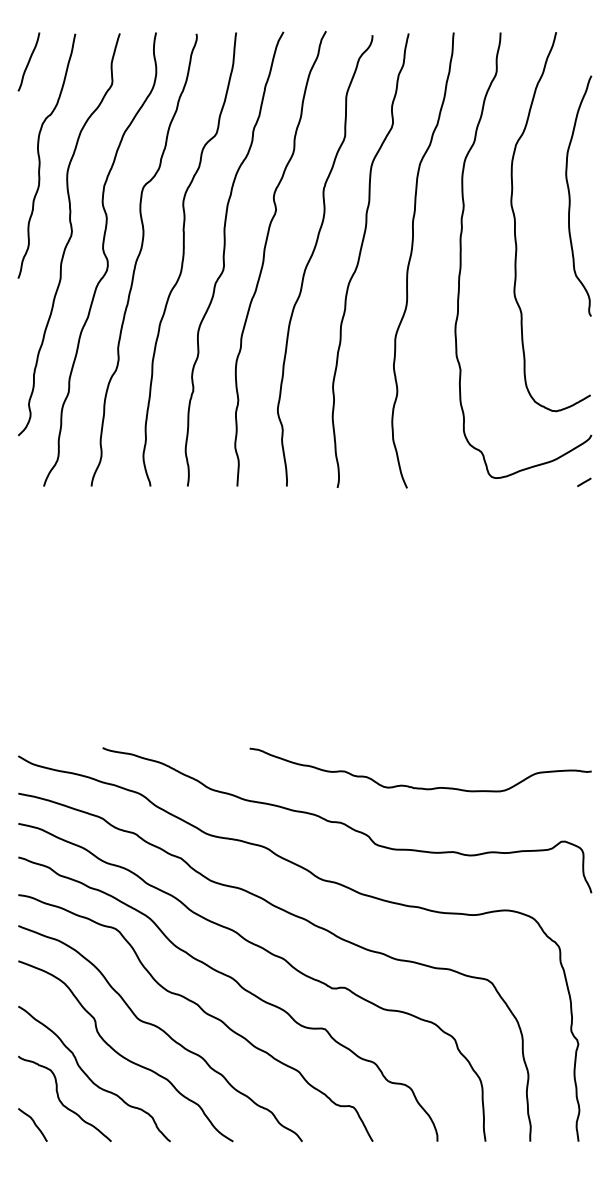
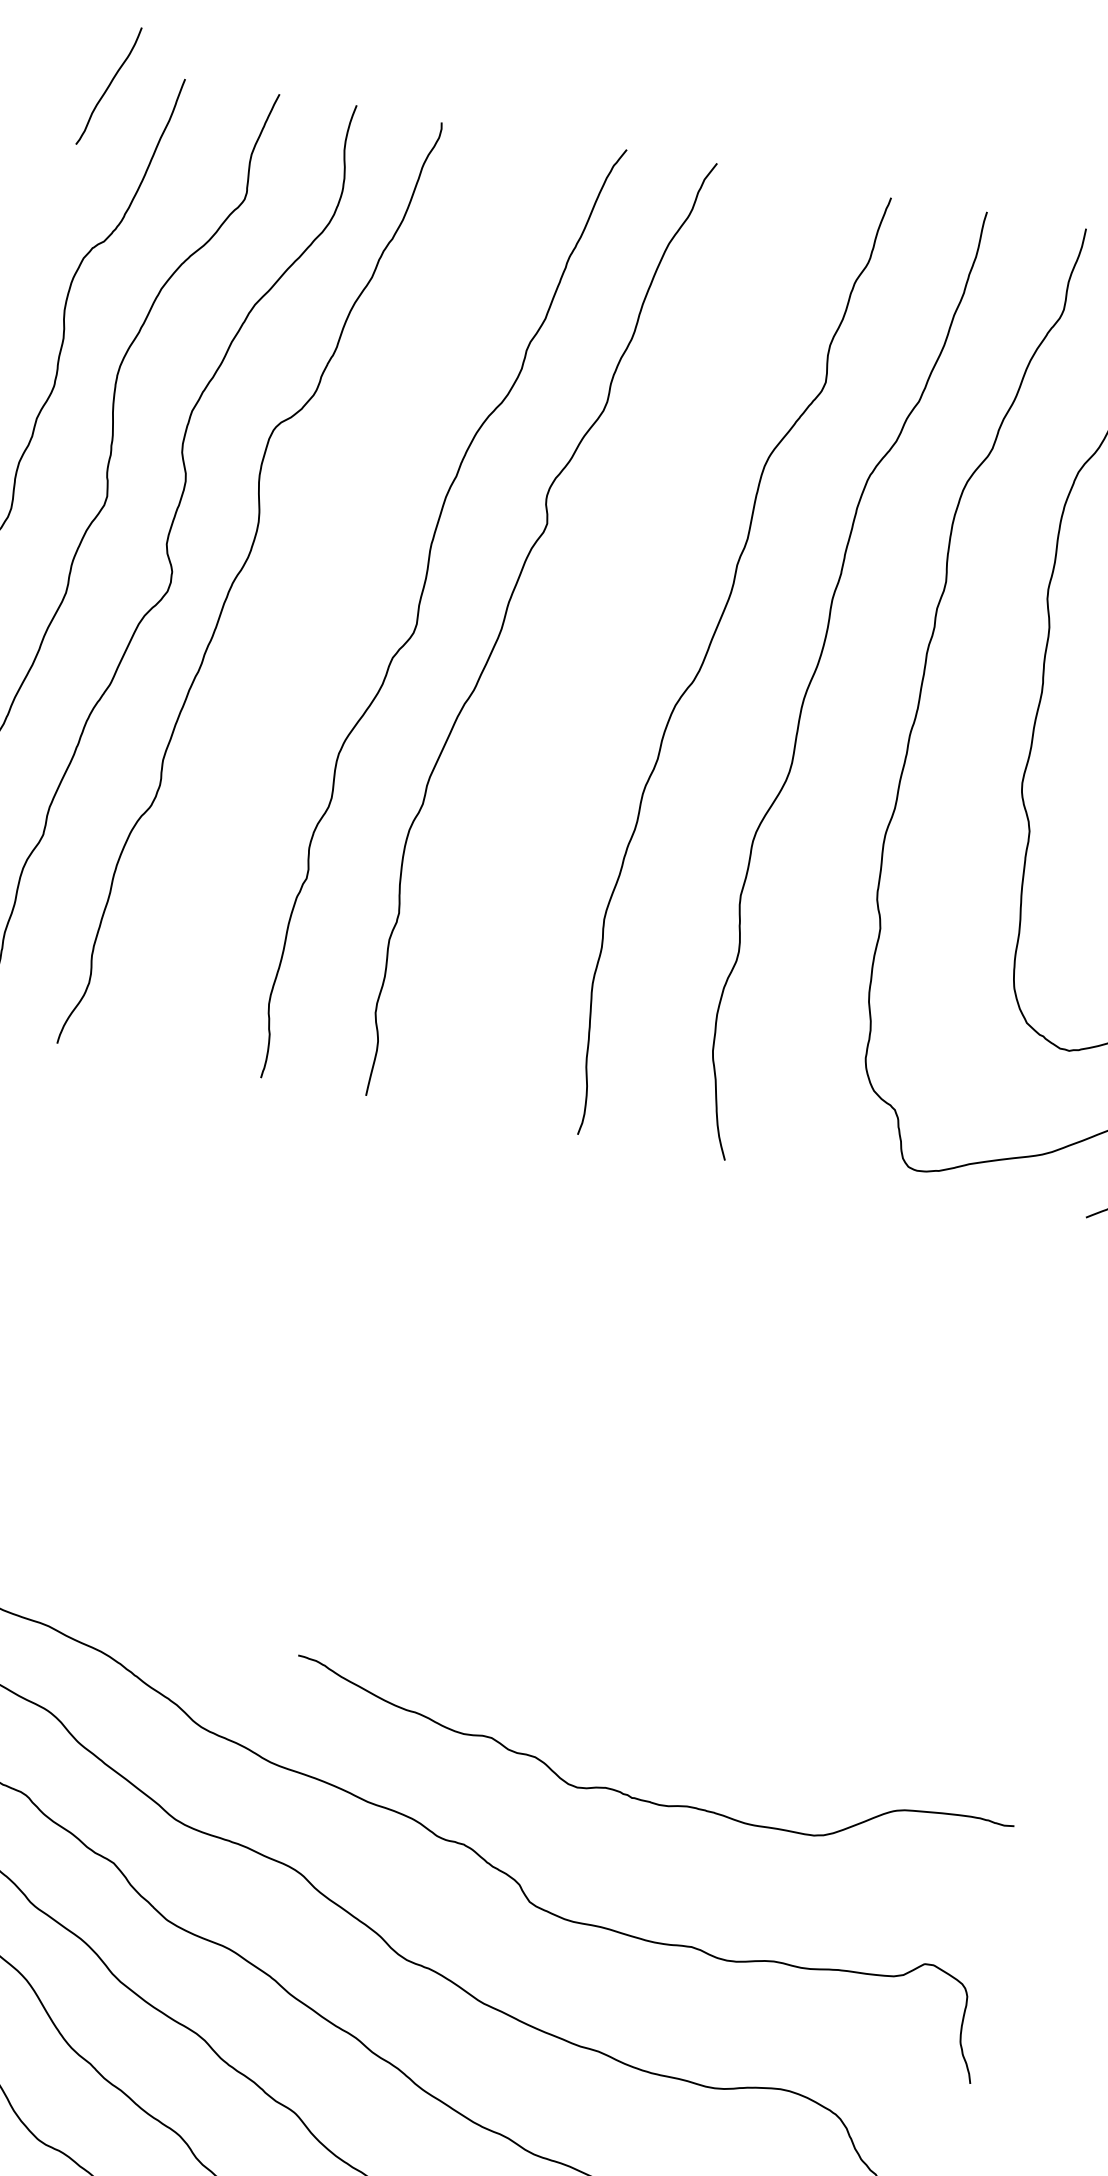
curve: (28, 61) -> (108, 85), moved
curve: (313, 254) -> (610, 631), removed
curve: (184, 258) -> (335, 594), removed

